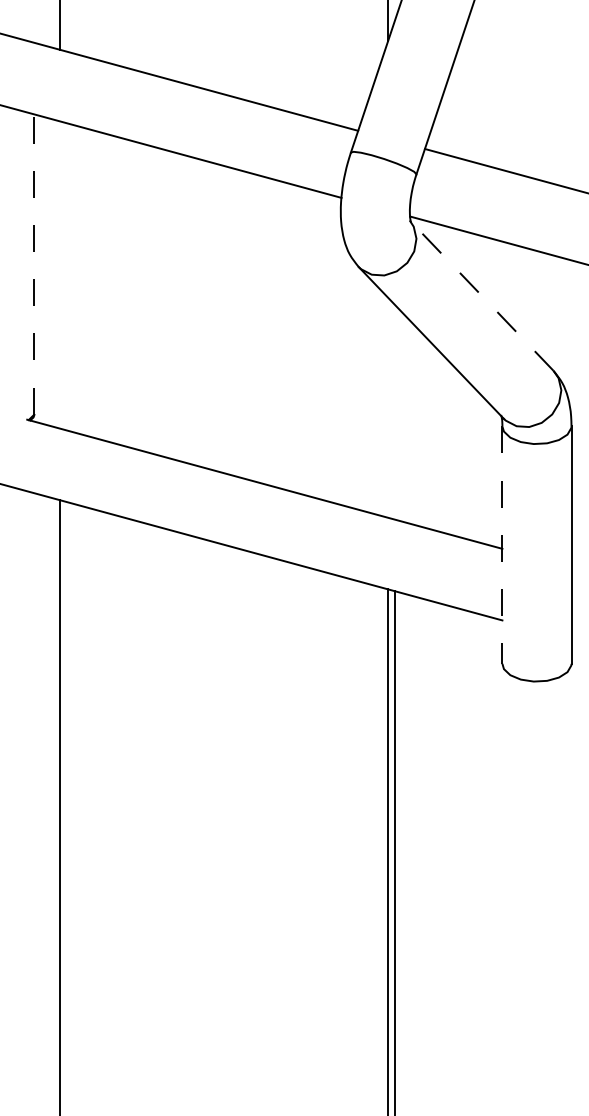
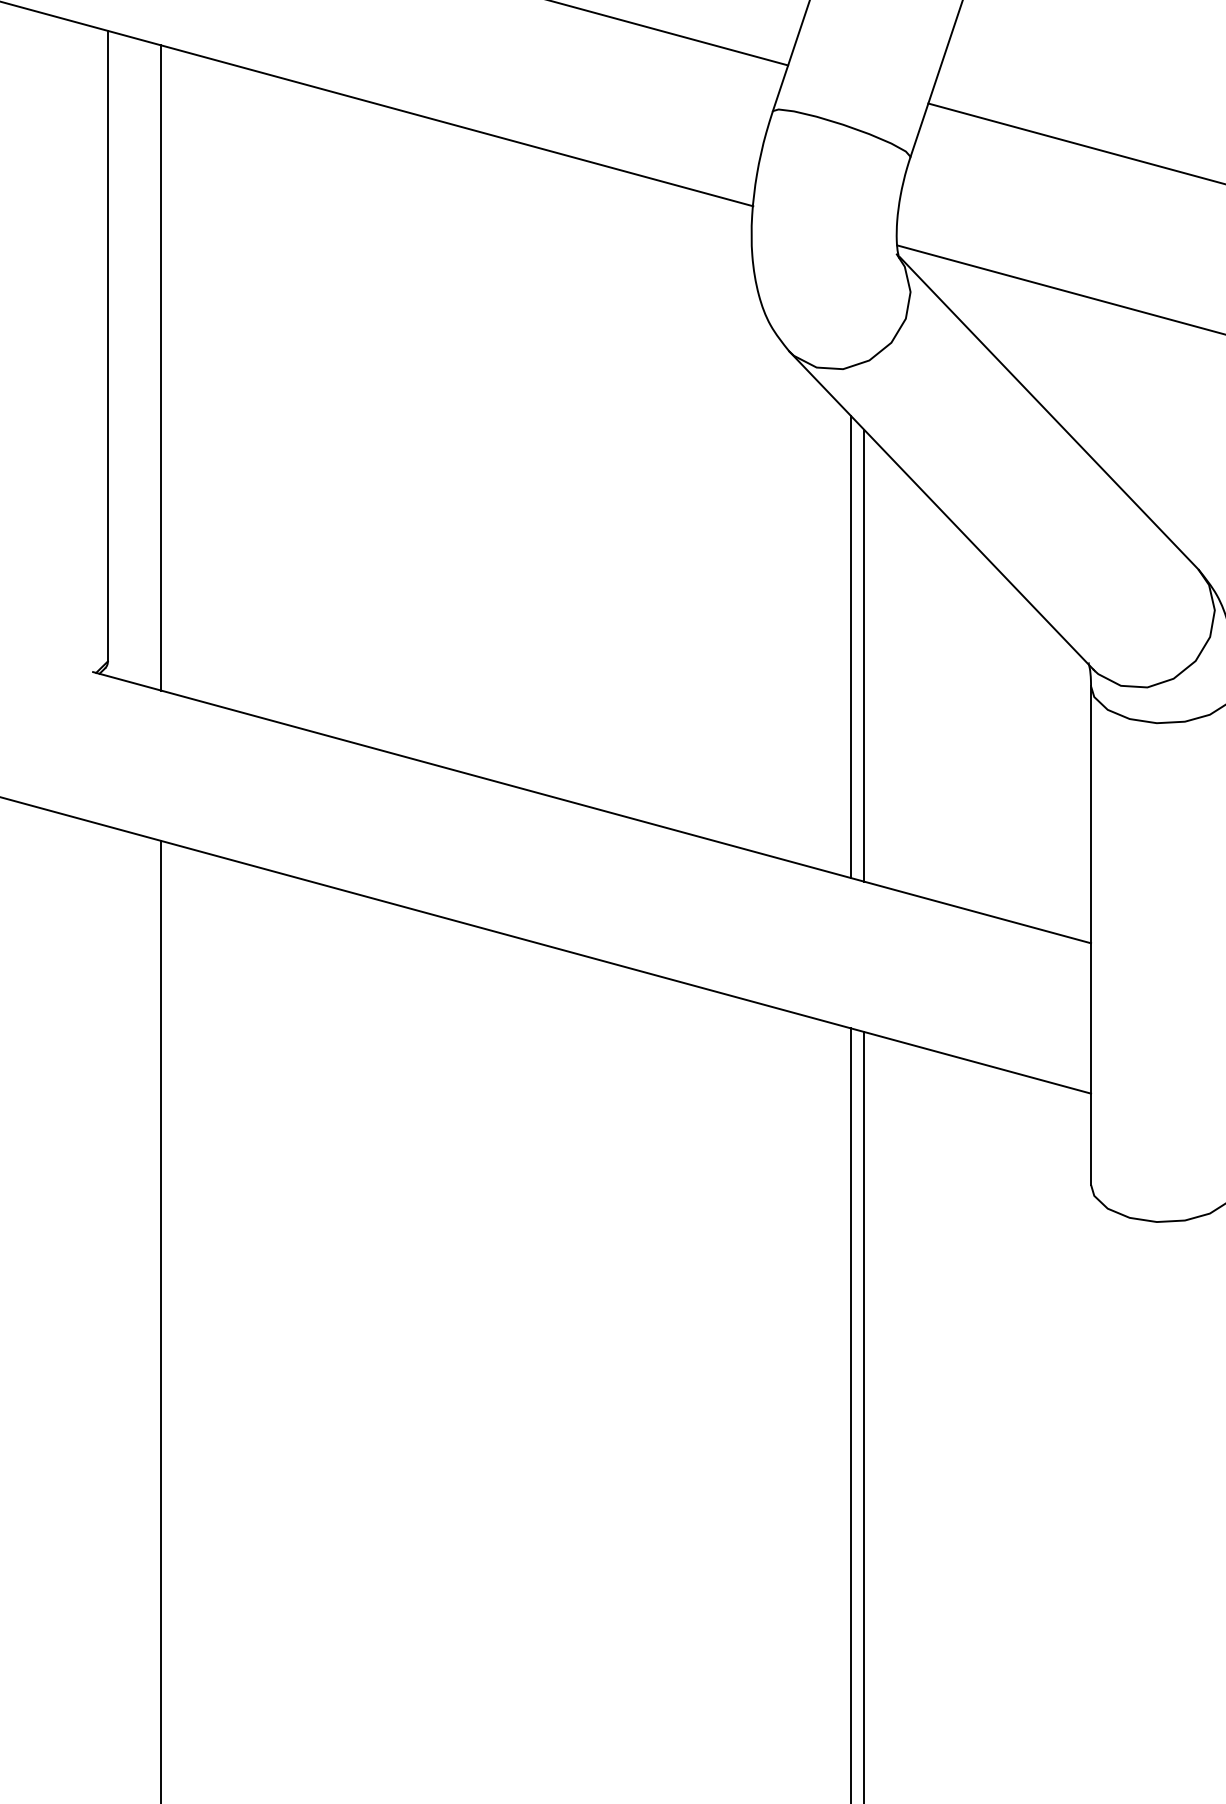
line: (34, 264) -> (108, 346), dashed -> solid
line: (59, 274) -> (160, 367), added
line: (482, 296) -> (1049, 413), dashed -> solid
line: (388, 407) -> (851, 646), added
line: (394, 411) -> (864, 654), added
line: (502, 545) -> (1091, 936), dashed -> solid

